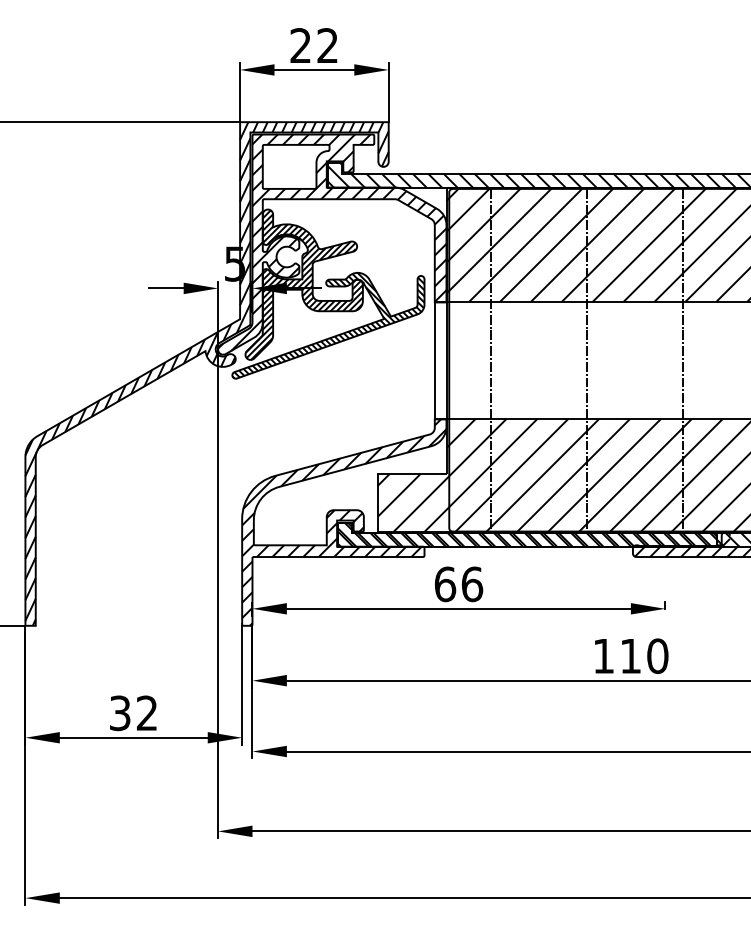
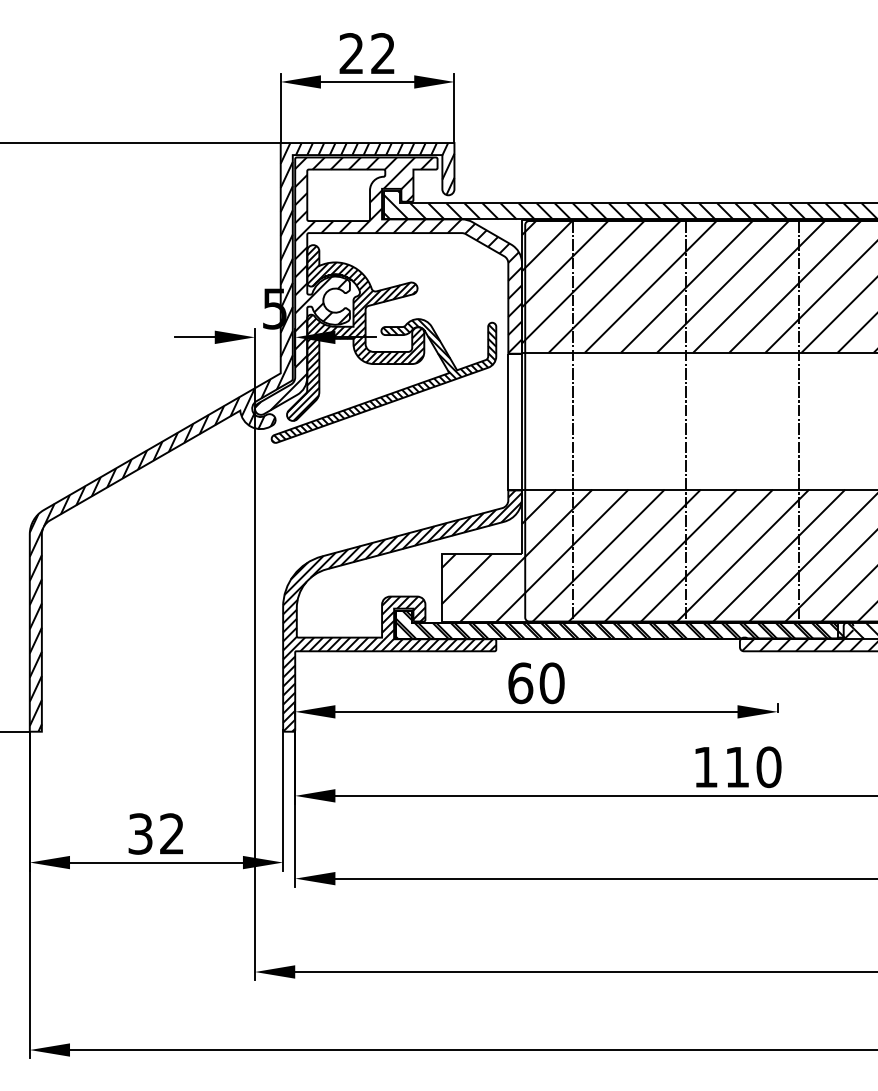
hatch: (344, 523) -> (402, 612), added
text: (472, 584) -> (552, 683), 66 -> 60

